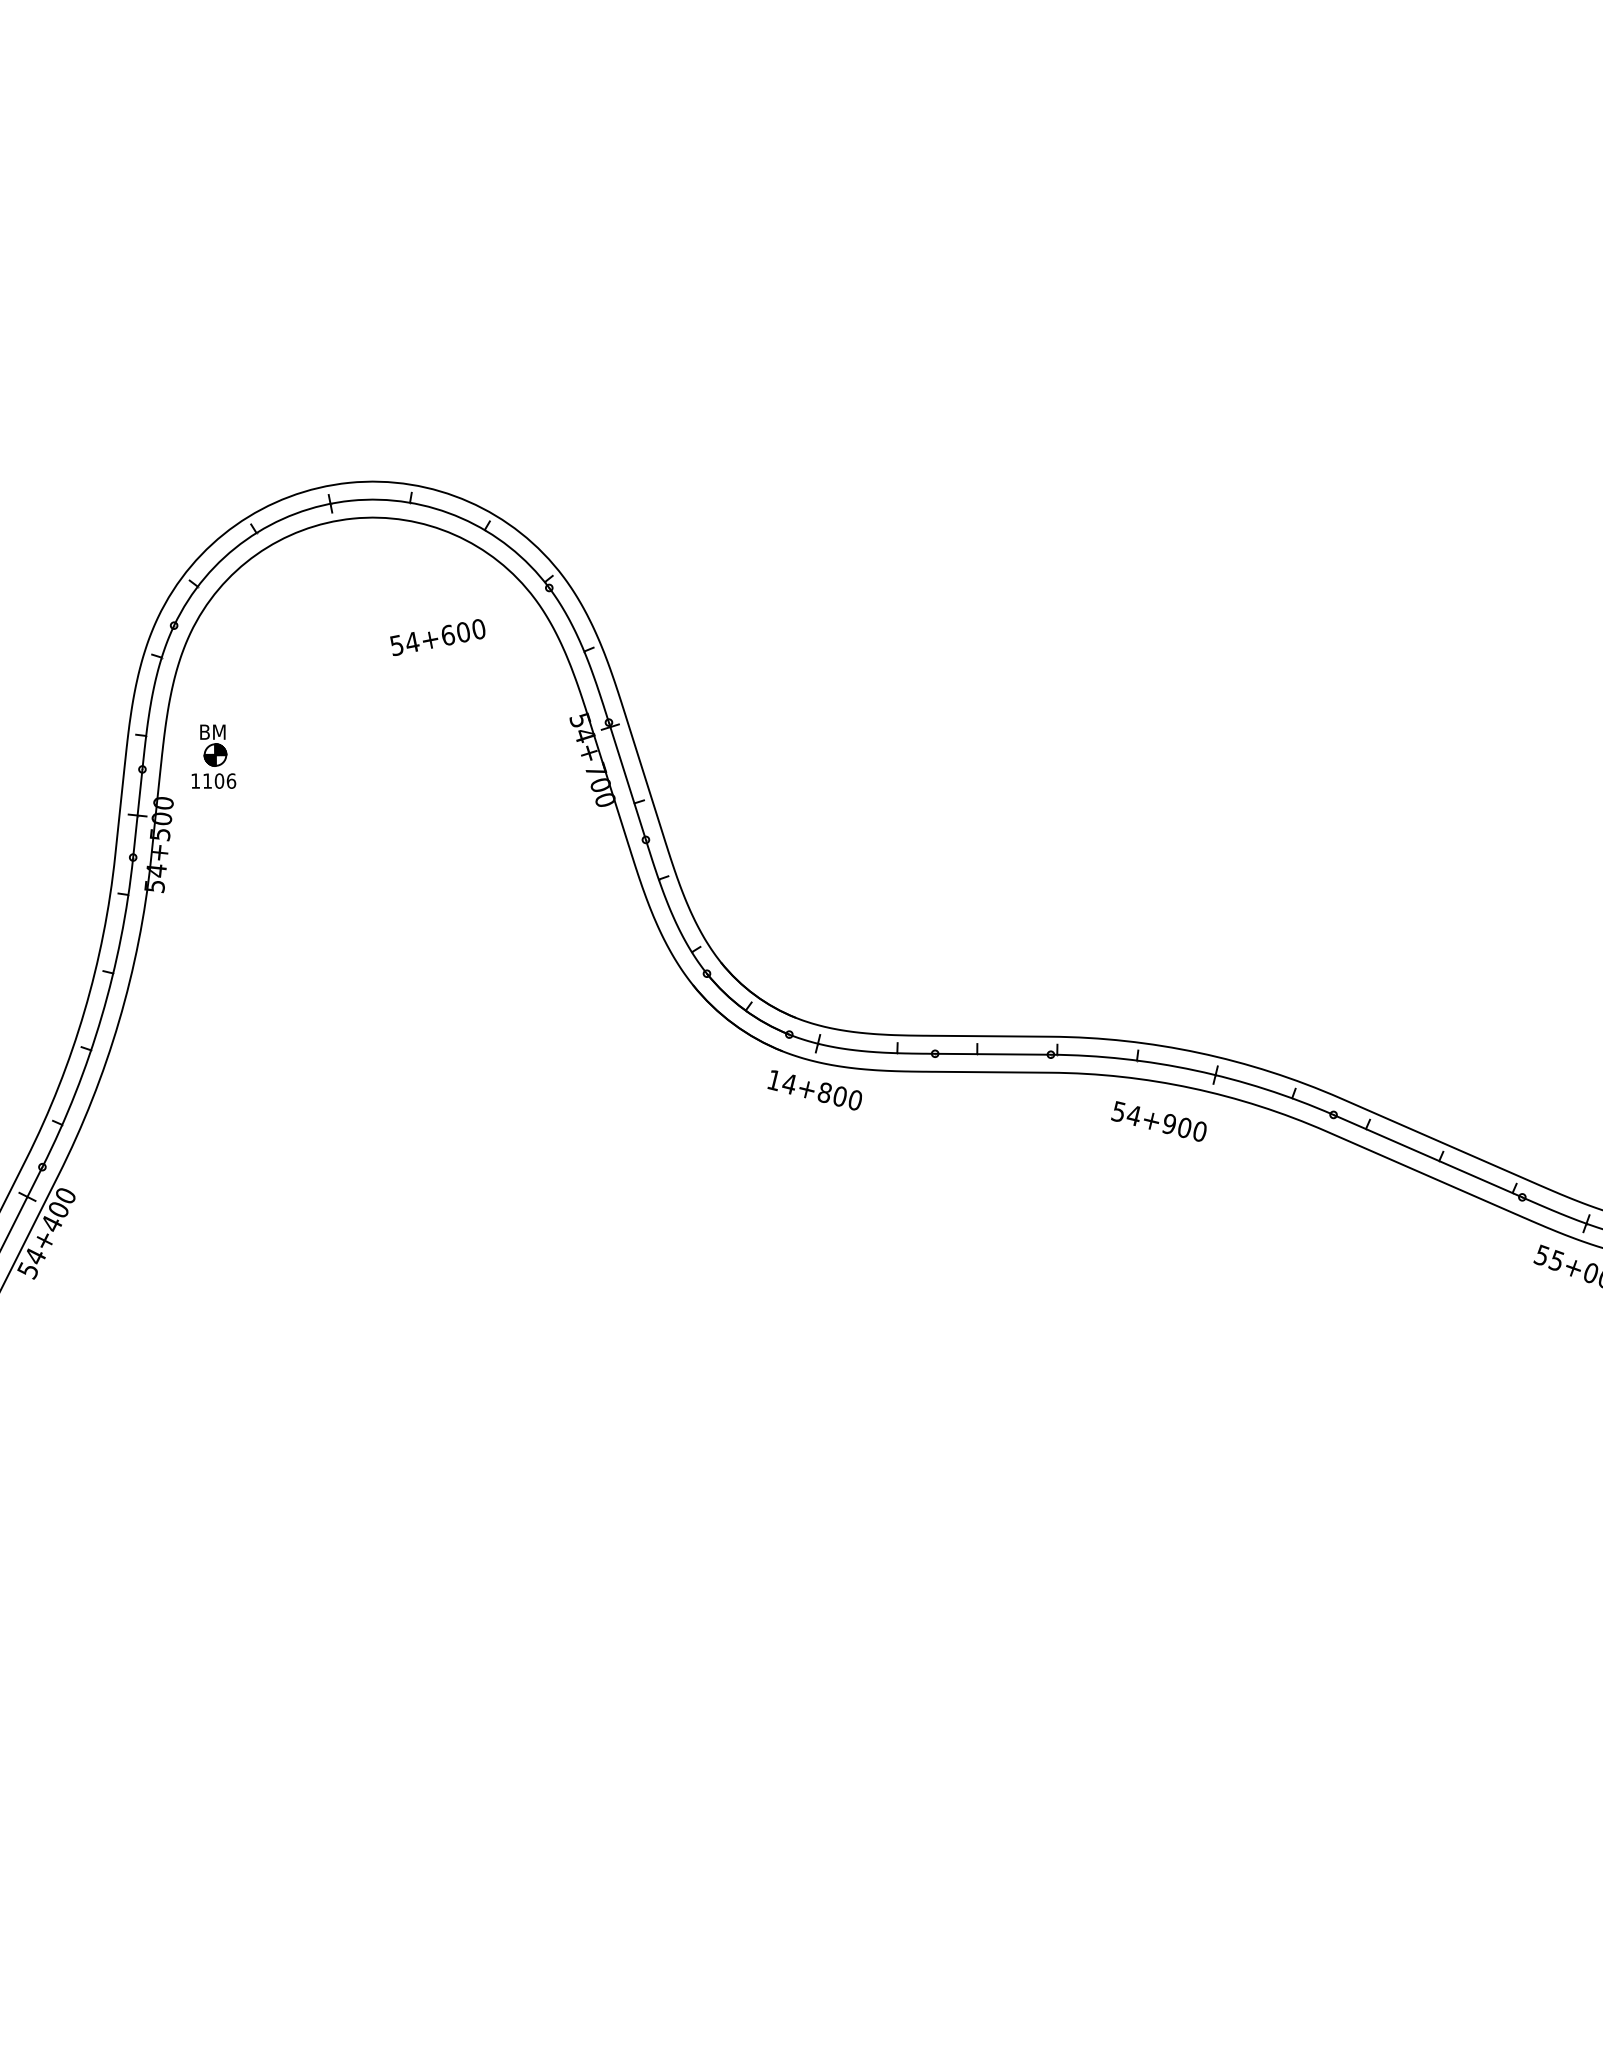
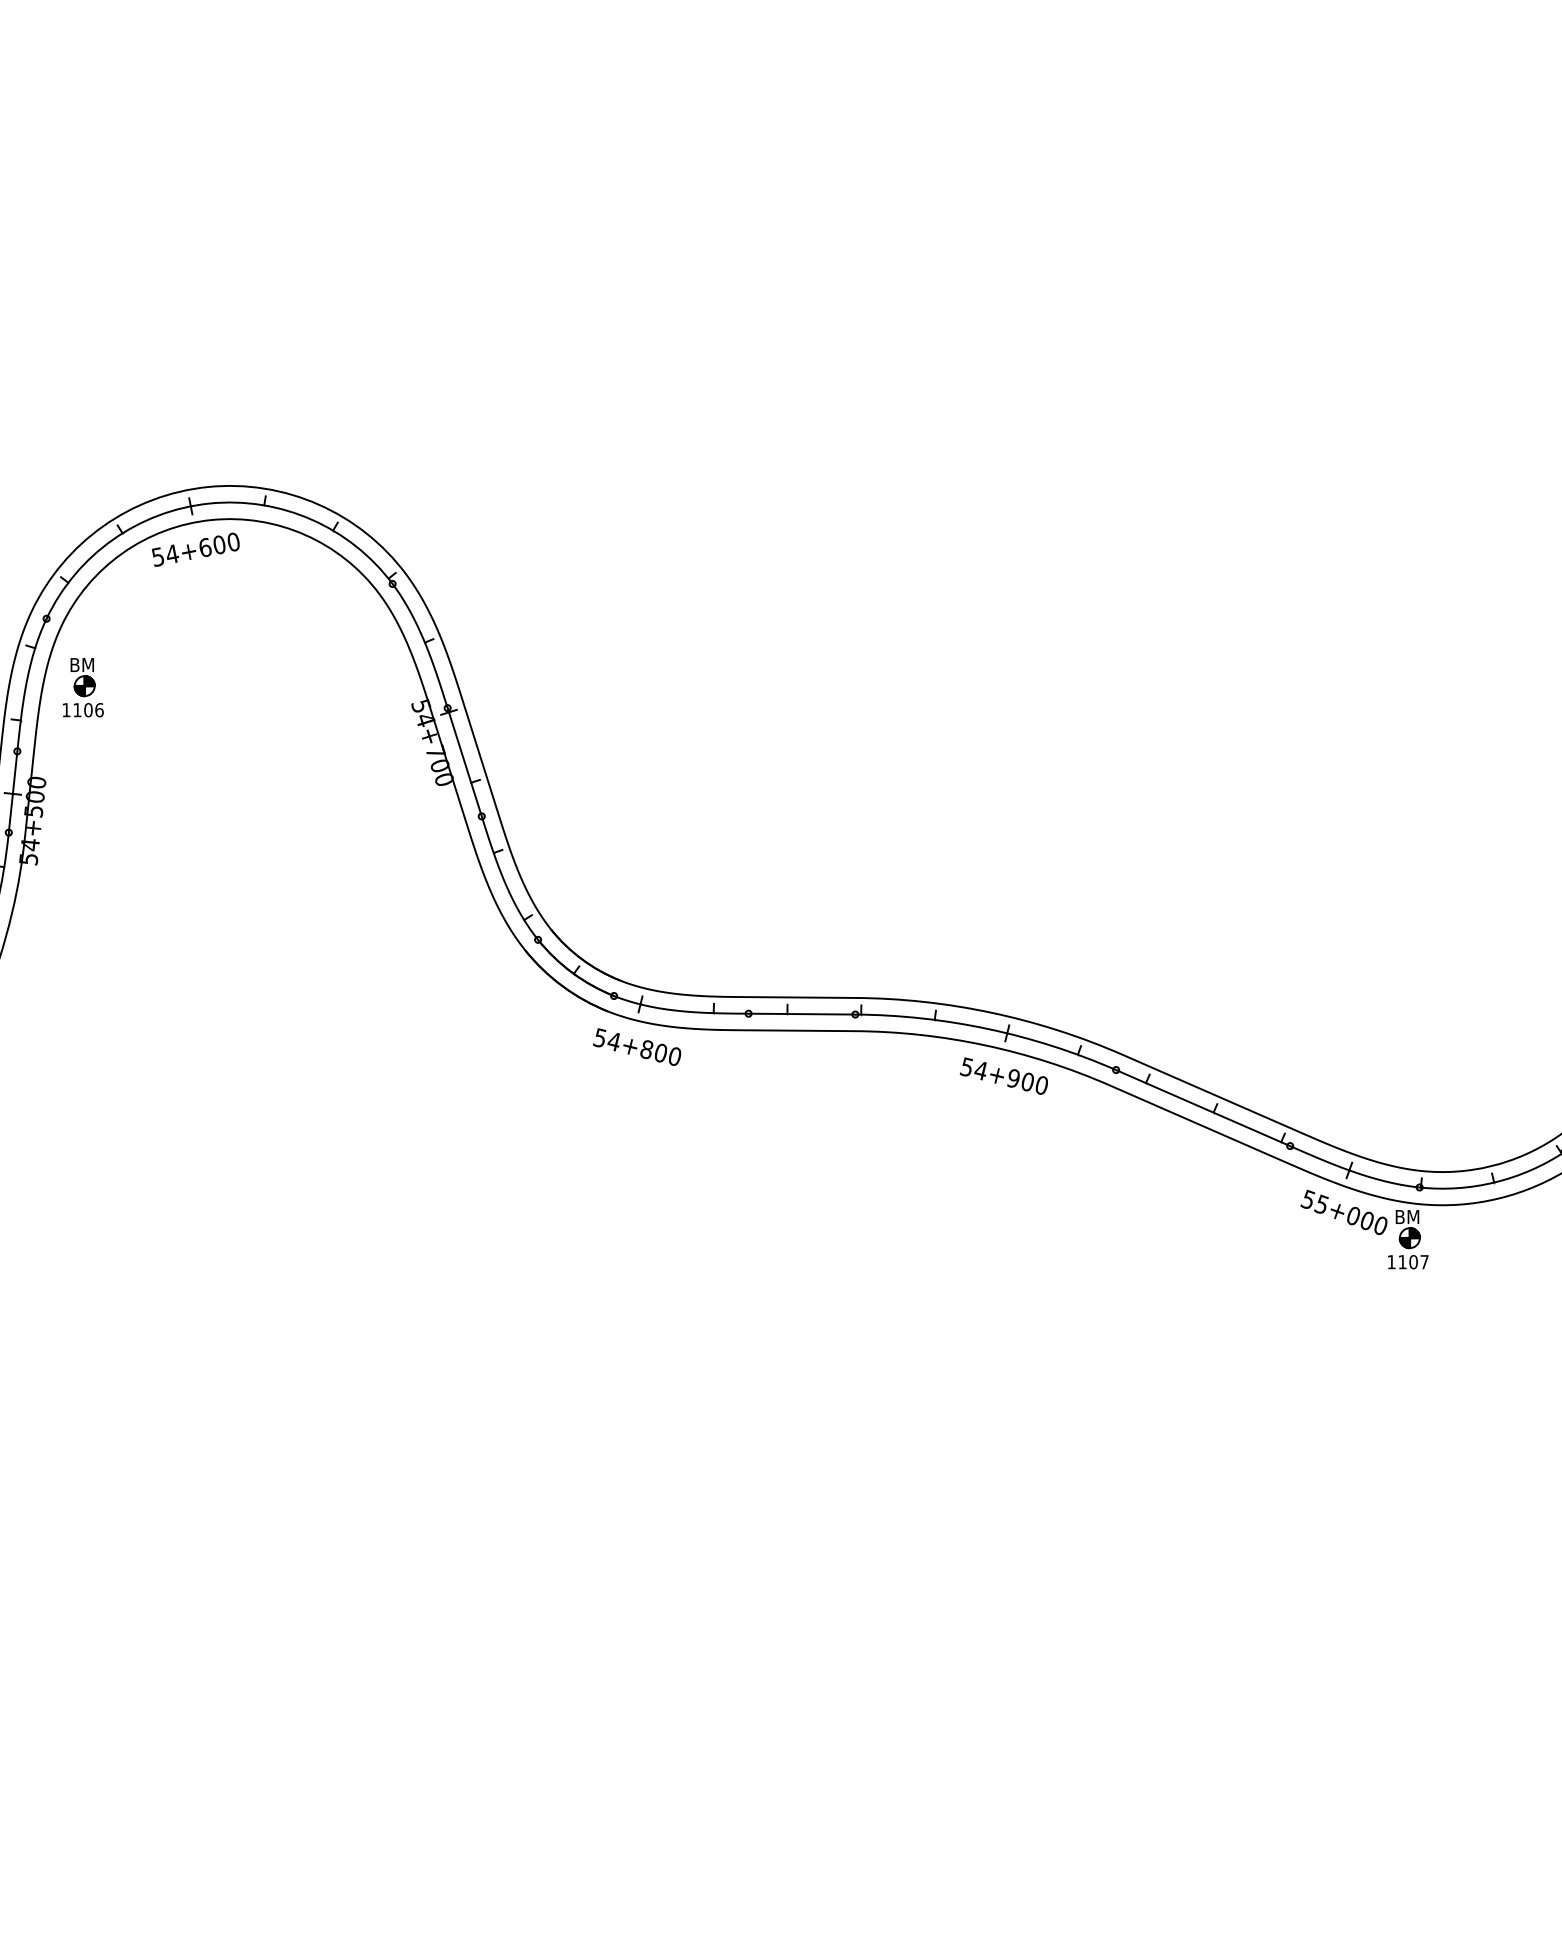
text: (437, 637) -> (195, 549), moved
part: (213, 756) -> (82, 687), moved
text: (773, 1080) -> (599, 1038), 14+800 -> 54+800
text: (1158, 1120) -> (1003, 1075), moved

